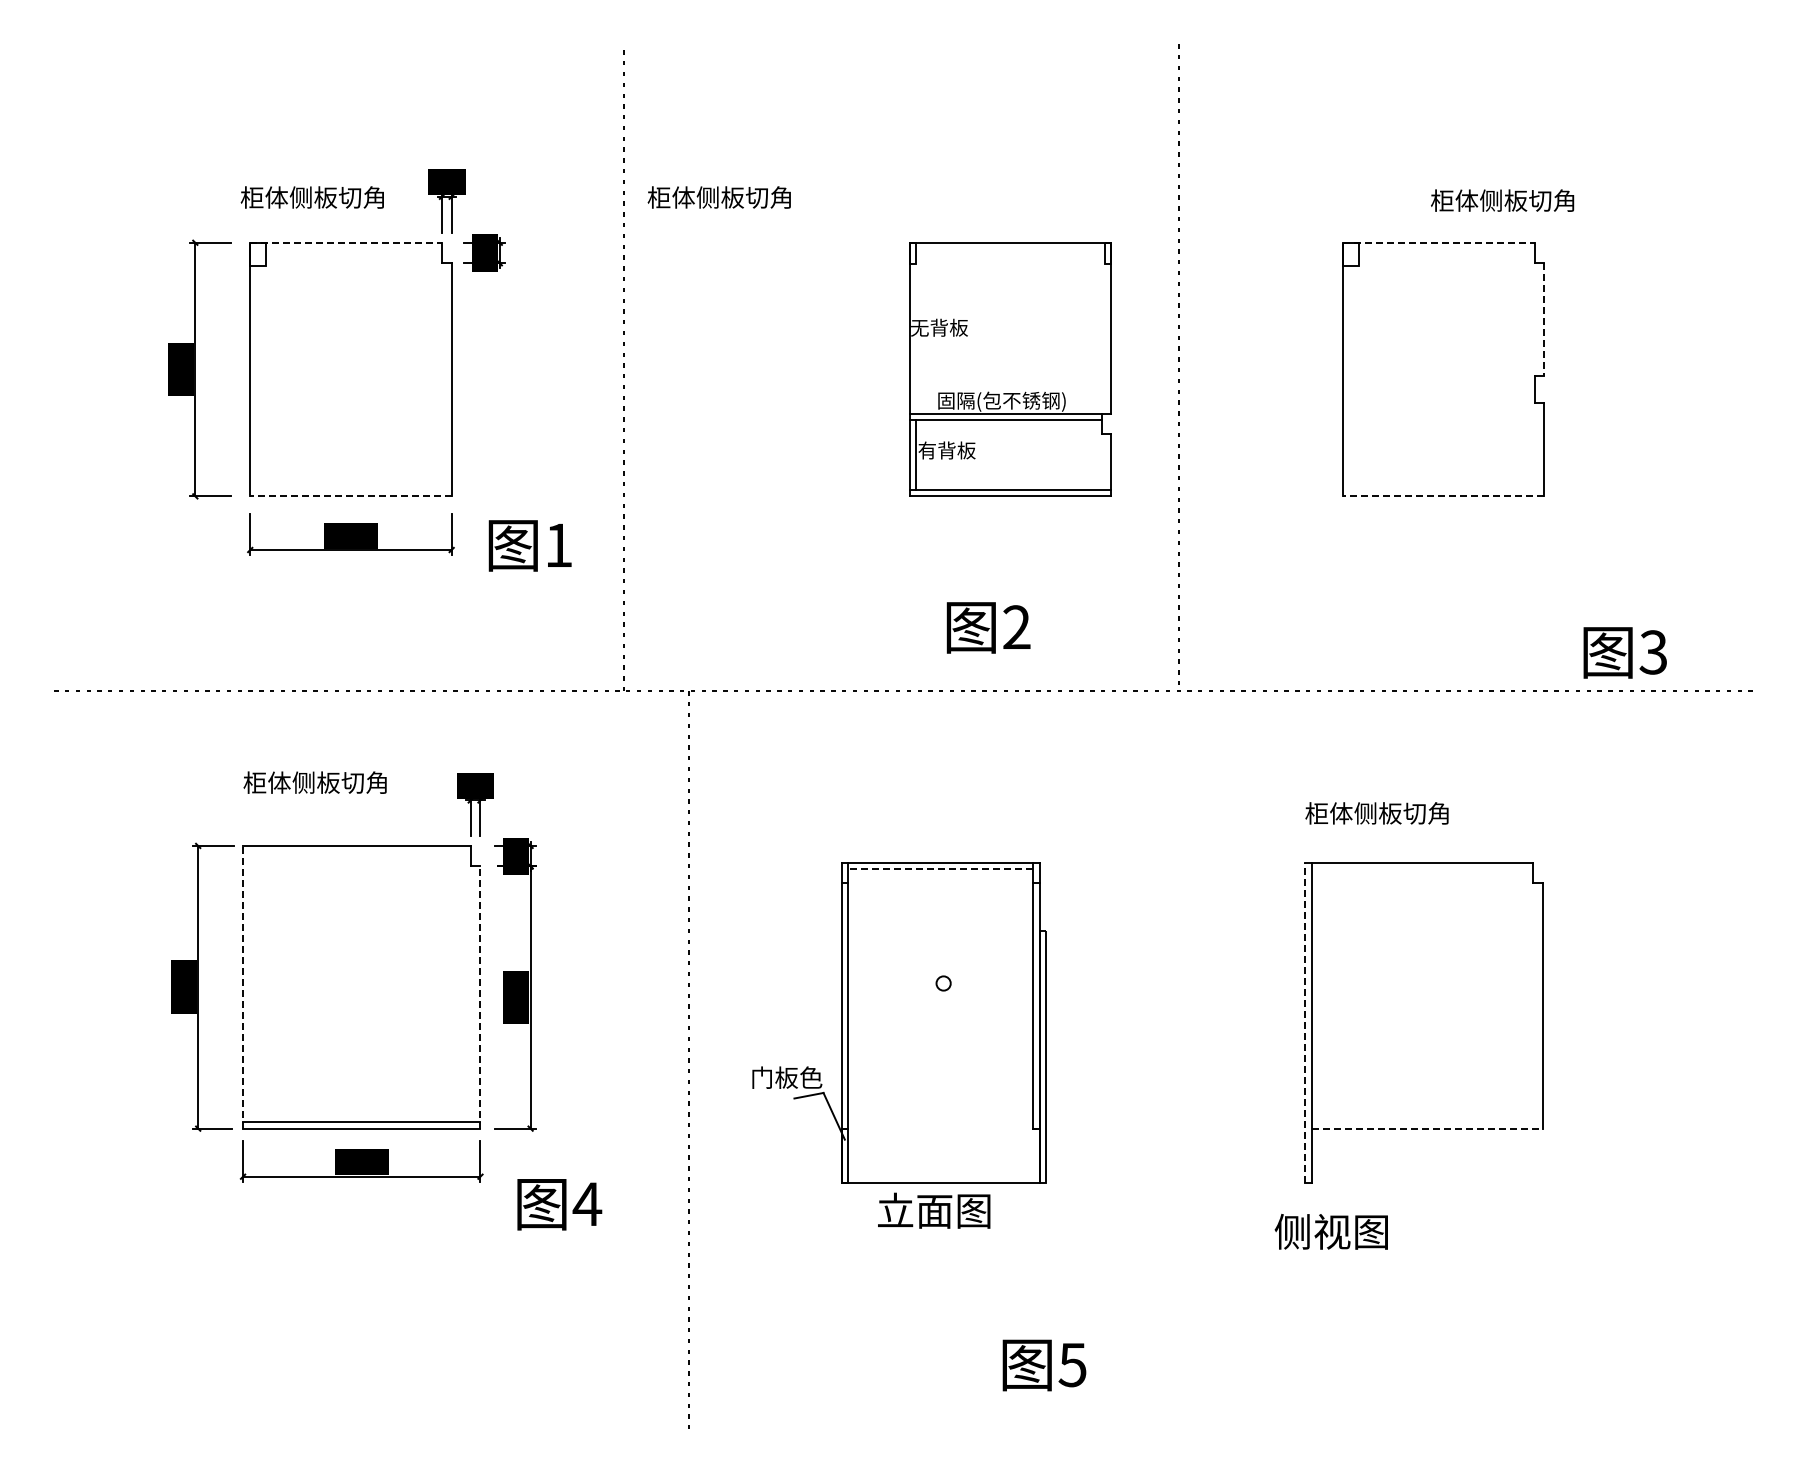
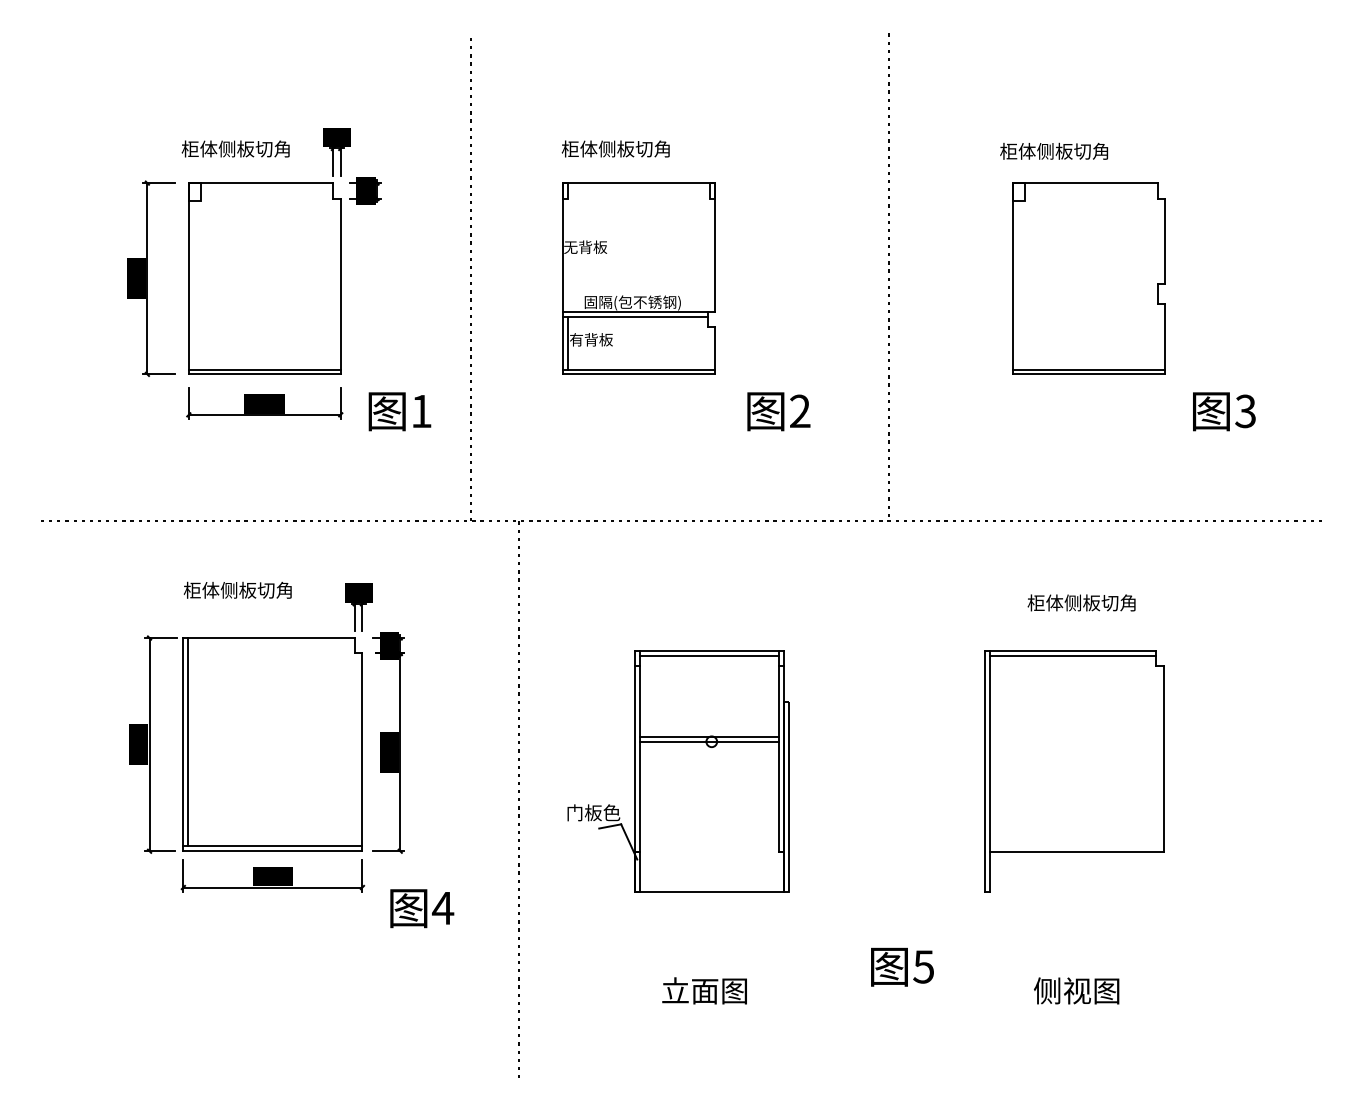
text: (718, 197) -> (615, 148), moved
text: (1502, 200) -> (1054, 151), moved
line: (346, 242) -> (261, 182), dashed -> solid
line: (1438, 242) -> (1084, 182), dashed -> solid
line: (1544, 320) -> (1164, 241), dashed -> solid
part: (1010, 369) -> (639, 278), moved
line: (350, 489) -> (264, 369), added
line: (1443, 489) -> (1088, 369), added
line: (350, 496) -> (264, 374), dashed -> solid
line: (1443, 496) -> (1088, 374), dashed -> solid
text: (988, 627) -> (778, 411), moved
text: (1624, 652) -> (1223, 411), moved
text: (1376, 813) -> (1081, 603), moved
line: (940, 869) -> (709, 655), dashed -> solid
line: (1422, 869) -> (1072, 655), added
line: (940, 977) -> (709, 737), added
line: (249, 983) -> (188, 741), added
line: (940, 983) -> (709, 741), added
line: (243, 986) -> (183, 744), dashed -> solid
line: (480, 997) -> (362, 752), dashed -> solid
line: (1305, 1022) -> (984, 771), dashed -> solid
line: (1427, 1129) -> (1076, 851), dashed -> solid
text: (934, 1210) -> (704, 990), moved
text: (1330, 1231) -> (1075, 990), moved
text: (1044, 1365) -> (902, 967), moved

